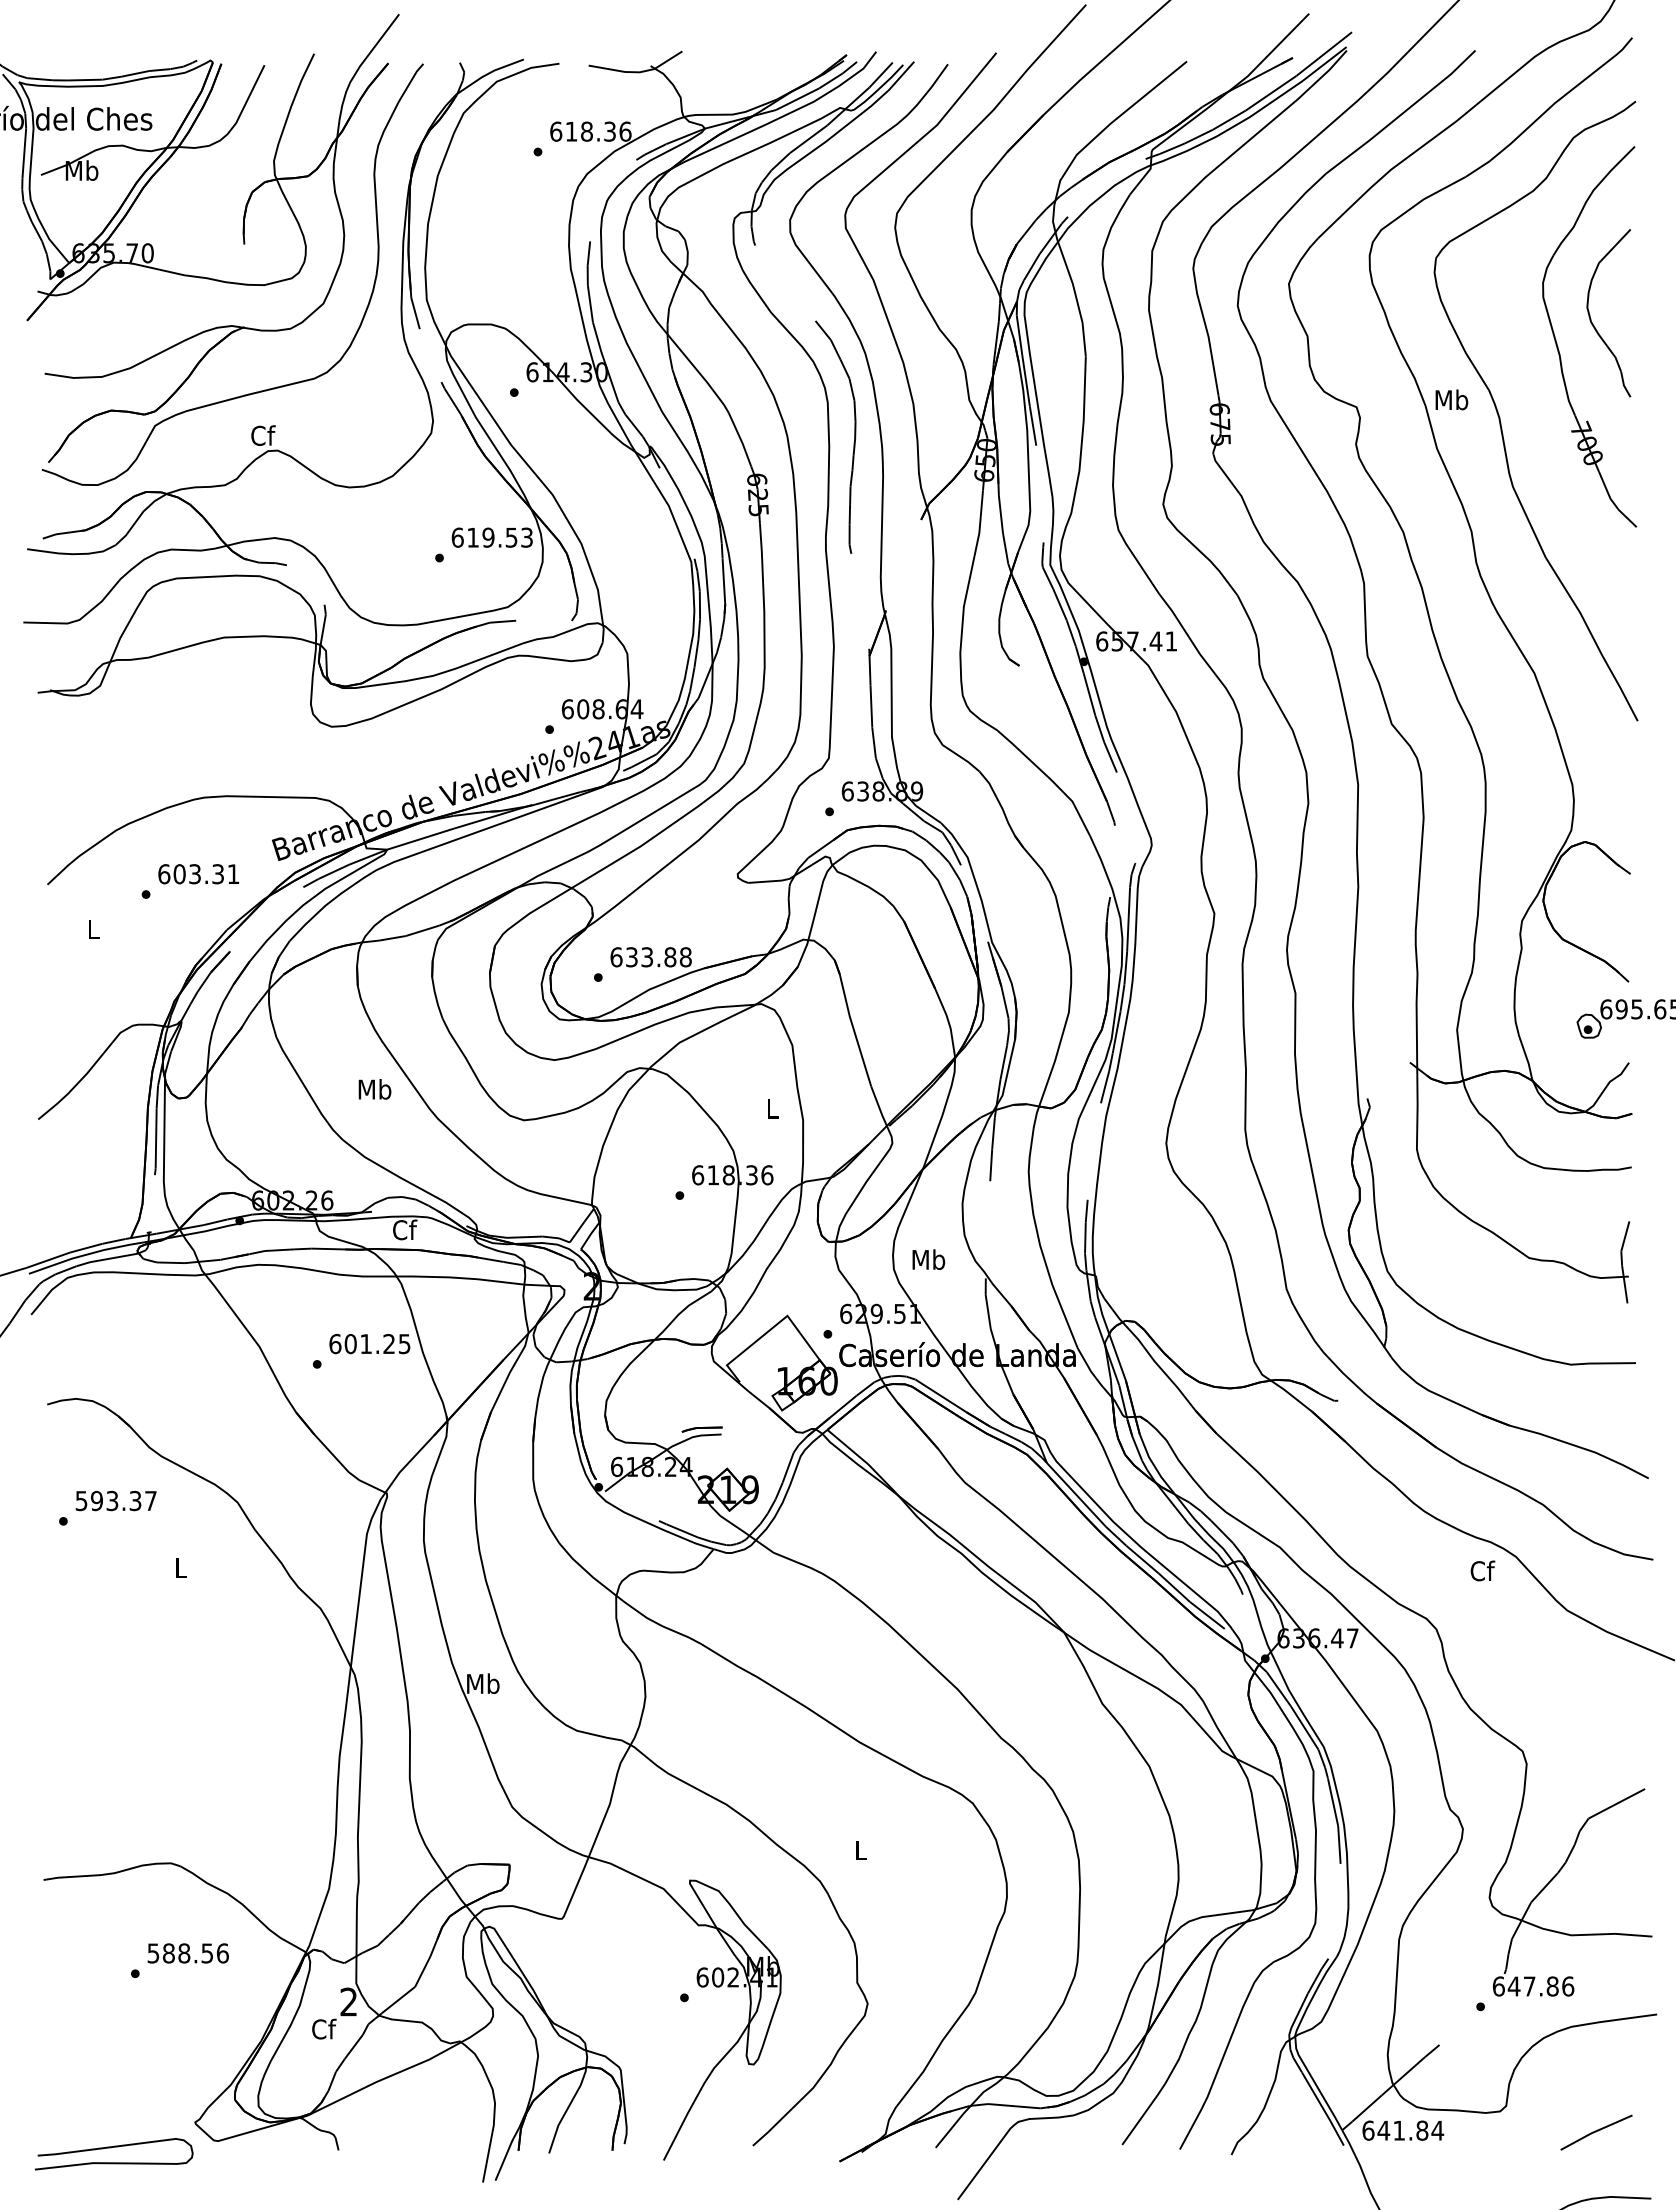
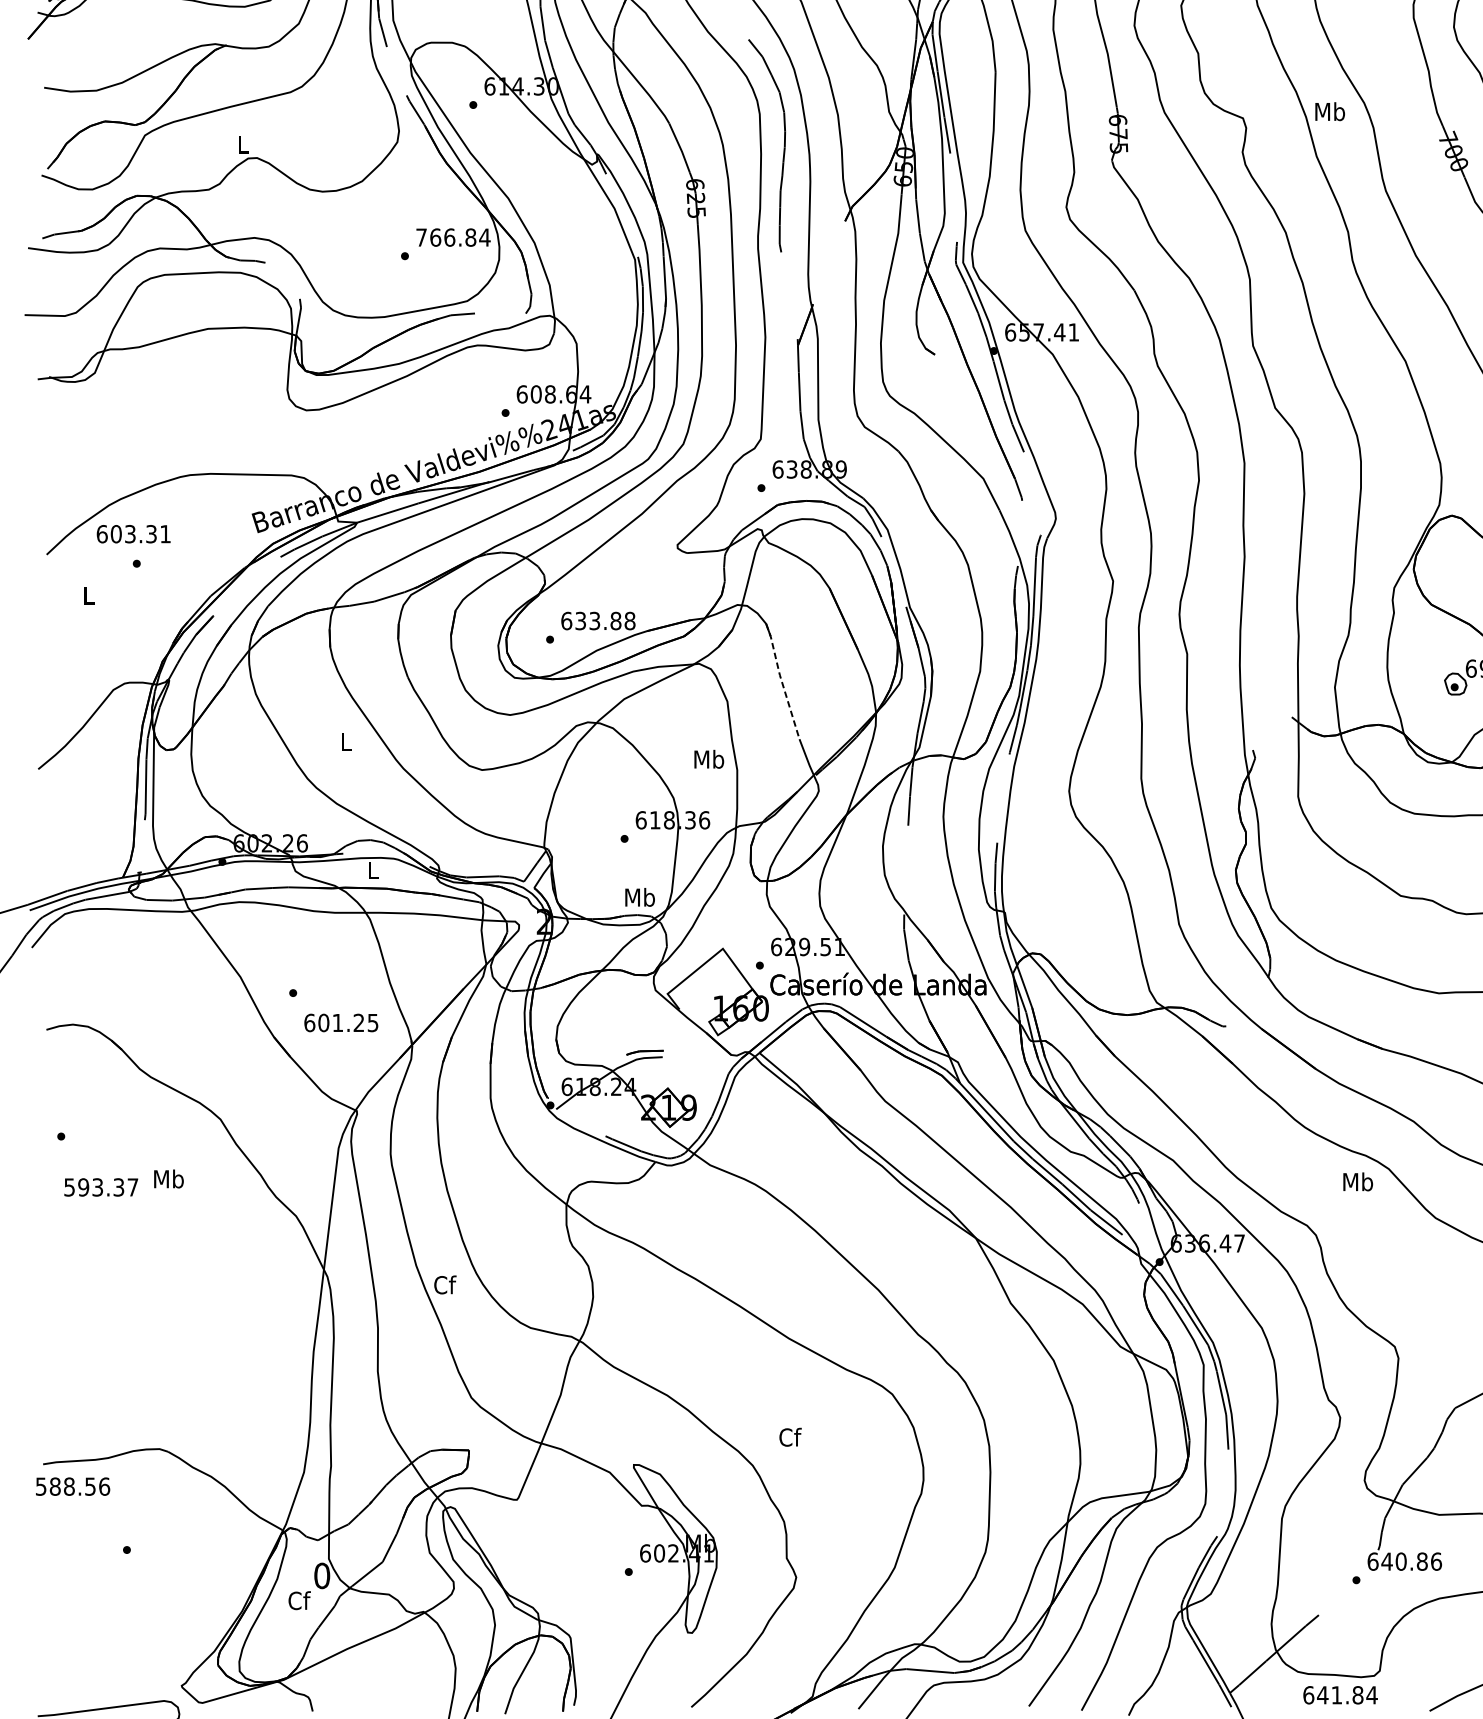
text: (263, 435) -> (244, 144), Cf -> L
text: (492, 537) -> (453, 237), 619.53 -> 766.84
text: (198, 874) -> (133, 534), moved
line: (851, 1023) -> (781, 681), solid -> dashed
text: (374, 1089) -> (345, 741), Mb -> L
text: (772, 1108) -> (709, 759), L -> Mb
text: (405, 1229) -> (373, 869), Cf -> L
text: (928, 1259) -> (639, 897), moved
text: (369, 1344) -> (340, 1023), moved
text: (115, 1501) -> (100, 1187), moved
text: (181, 1567) -> (169, 1178), L -> Mb
text: (1482, 1570) -> (1358, 1181), Cf -> Mb
text: (483, 1683) -> (445, 1284), Mb -> Cf
text: (861, 1850) -> (790, 1437), L -> Cf
text: (187, 1953) -> (72, 1486), moved
text: (1529, 1986) -> (1401, 1561), 647.86 -> 640.86
text: (348, 2001) -> (321, 1575), 2 -> 0
text: (1403, 2130) -> (1340, 1695), moved

